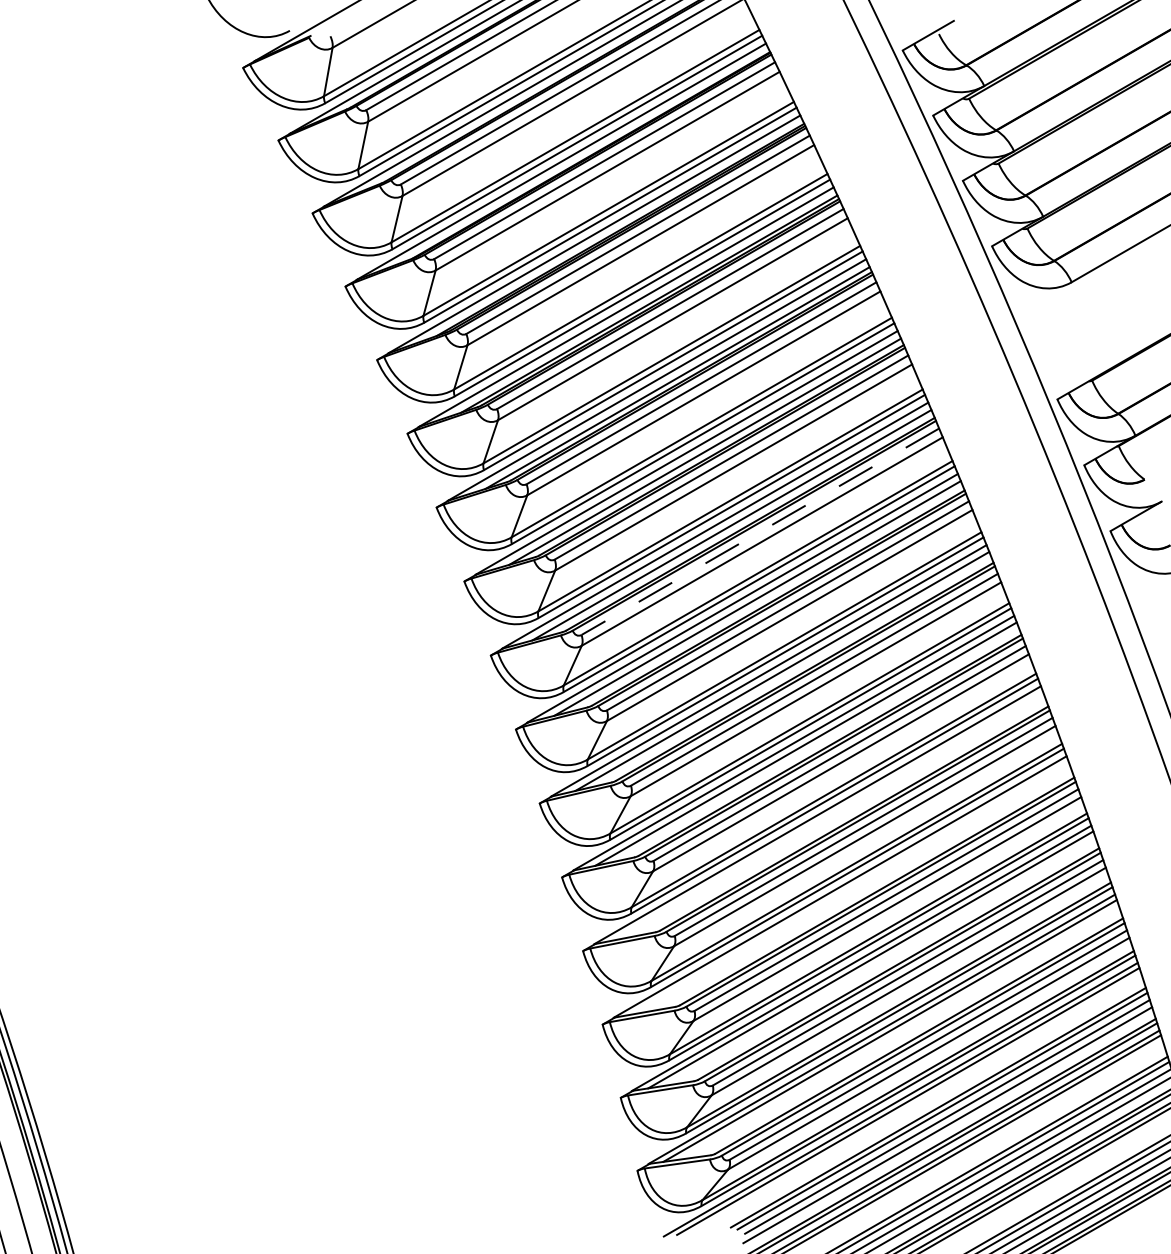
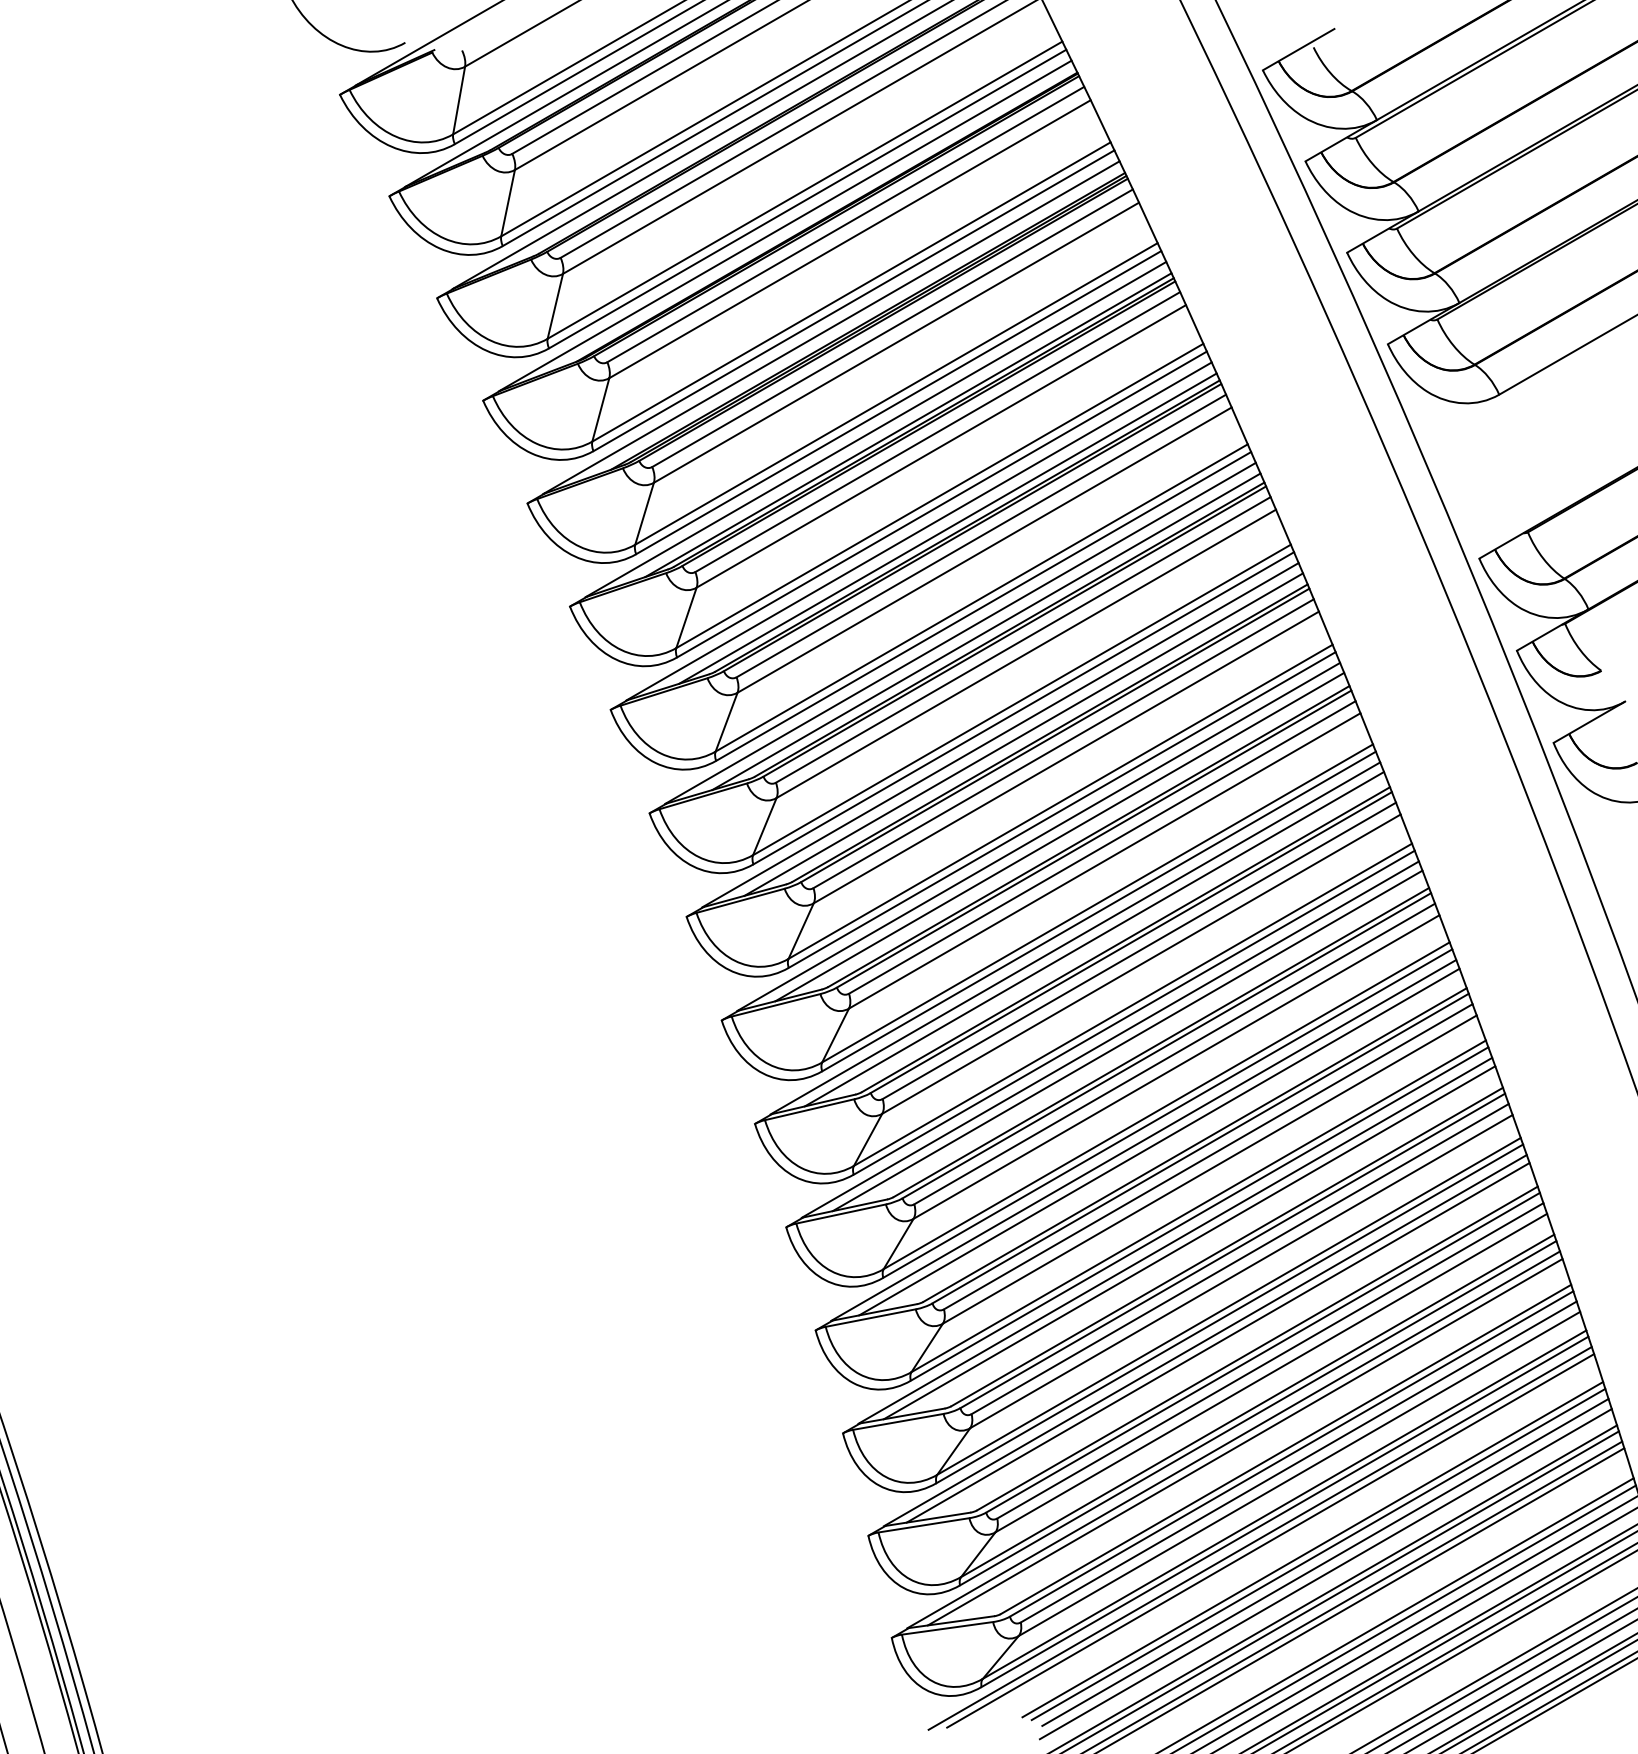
line: (760, 531) -> (1063, 743), dashed -> solid
line: (828, 816) -> (1159, 1141), added
line: (850, 888) -> (1189, 1242), added

